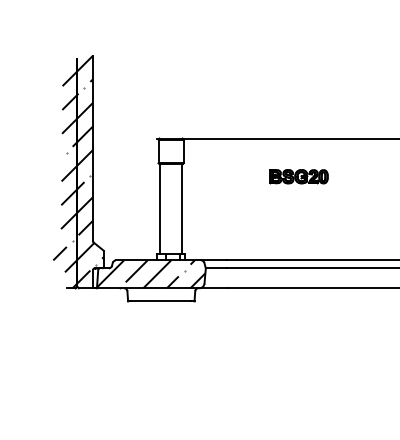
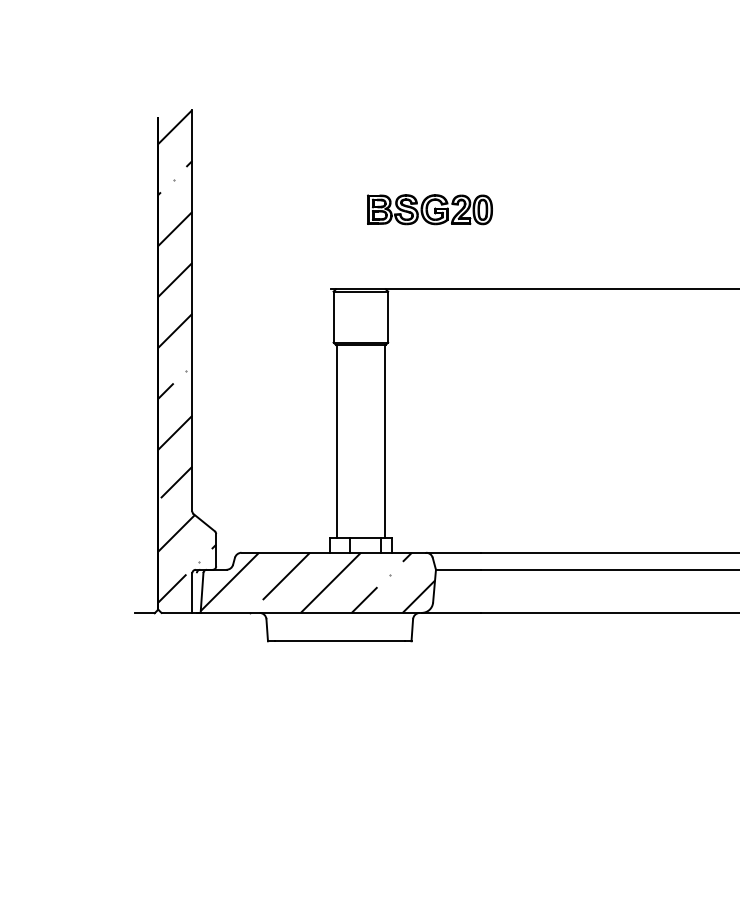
part: (298, 176) -> (428, 209), moved
hatch: (65, 179) -> (132, 377), removed

